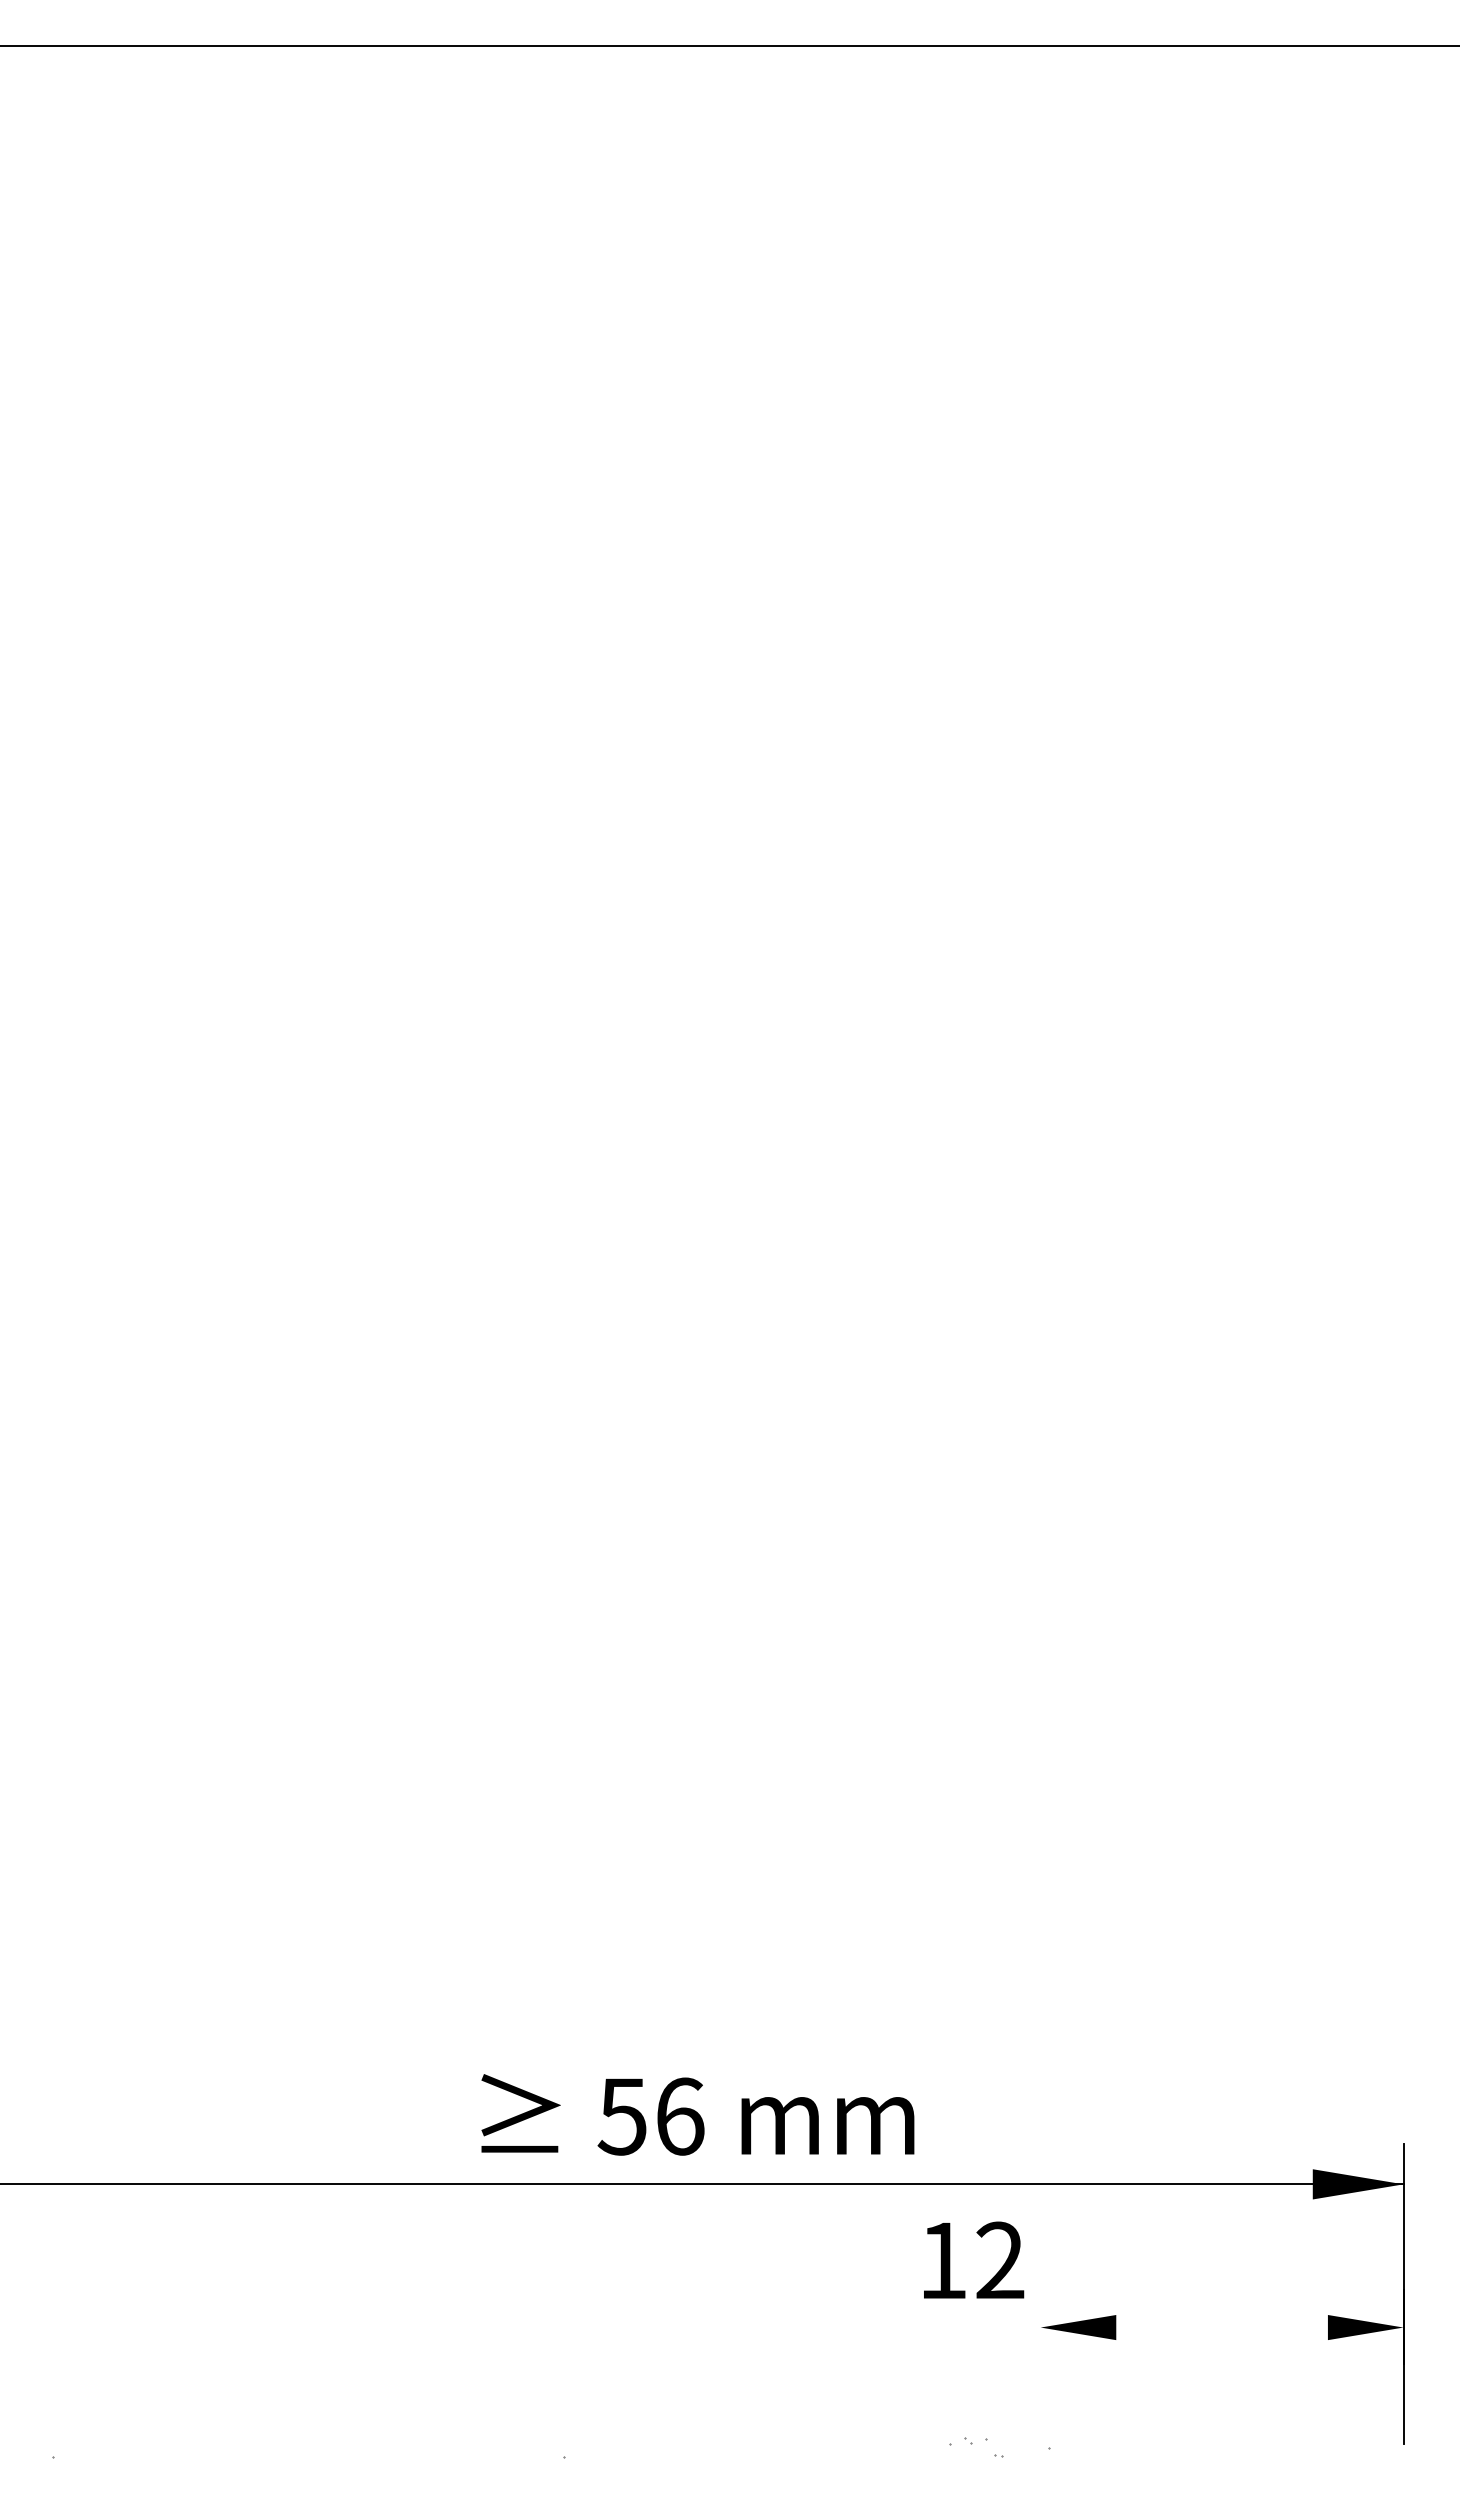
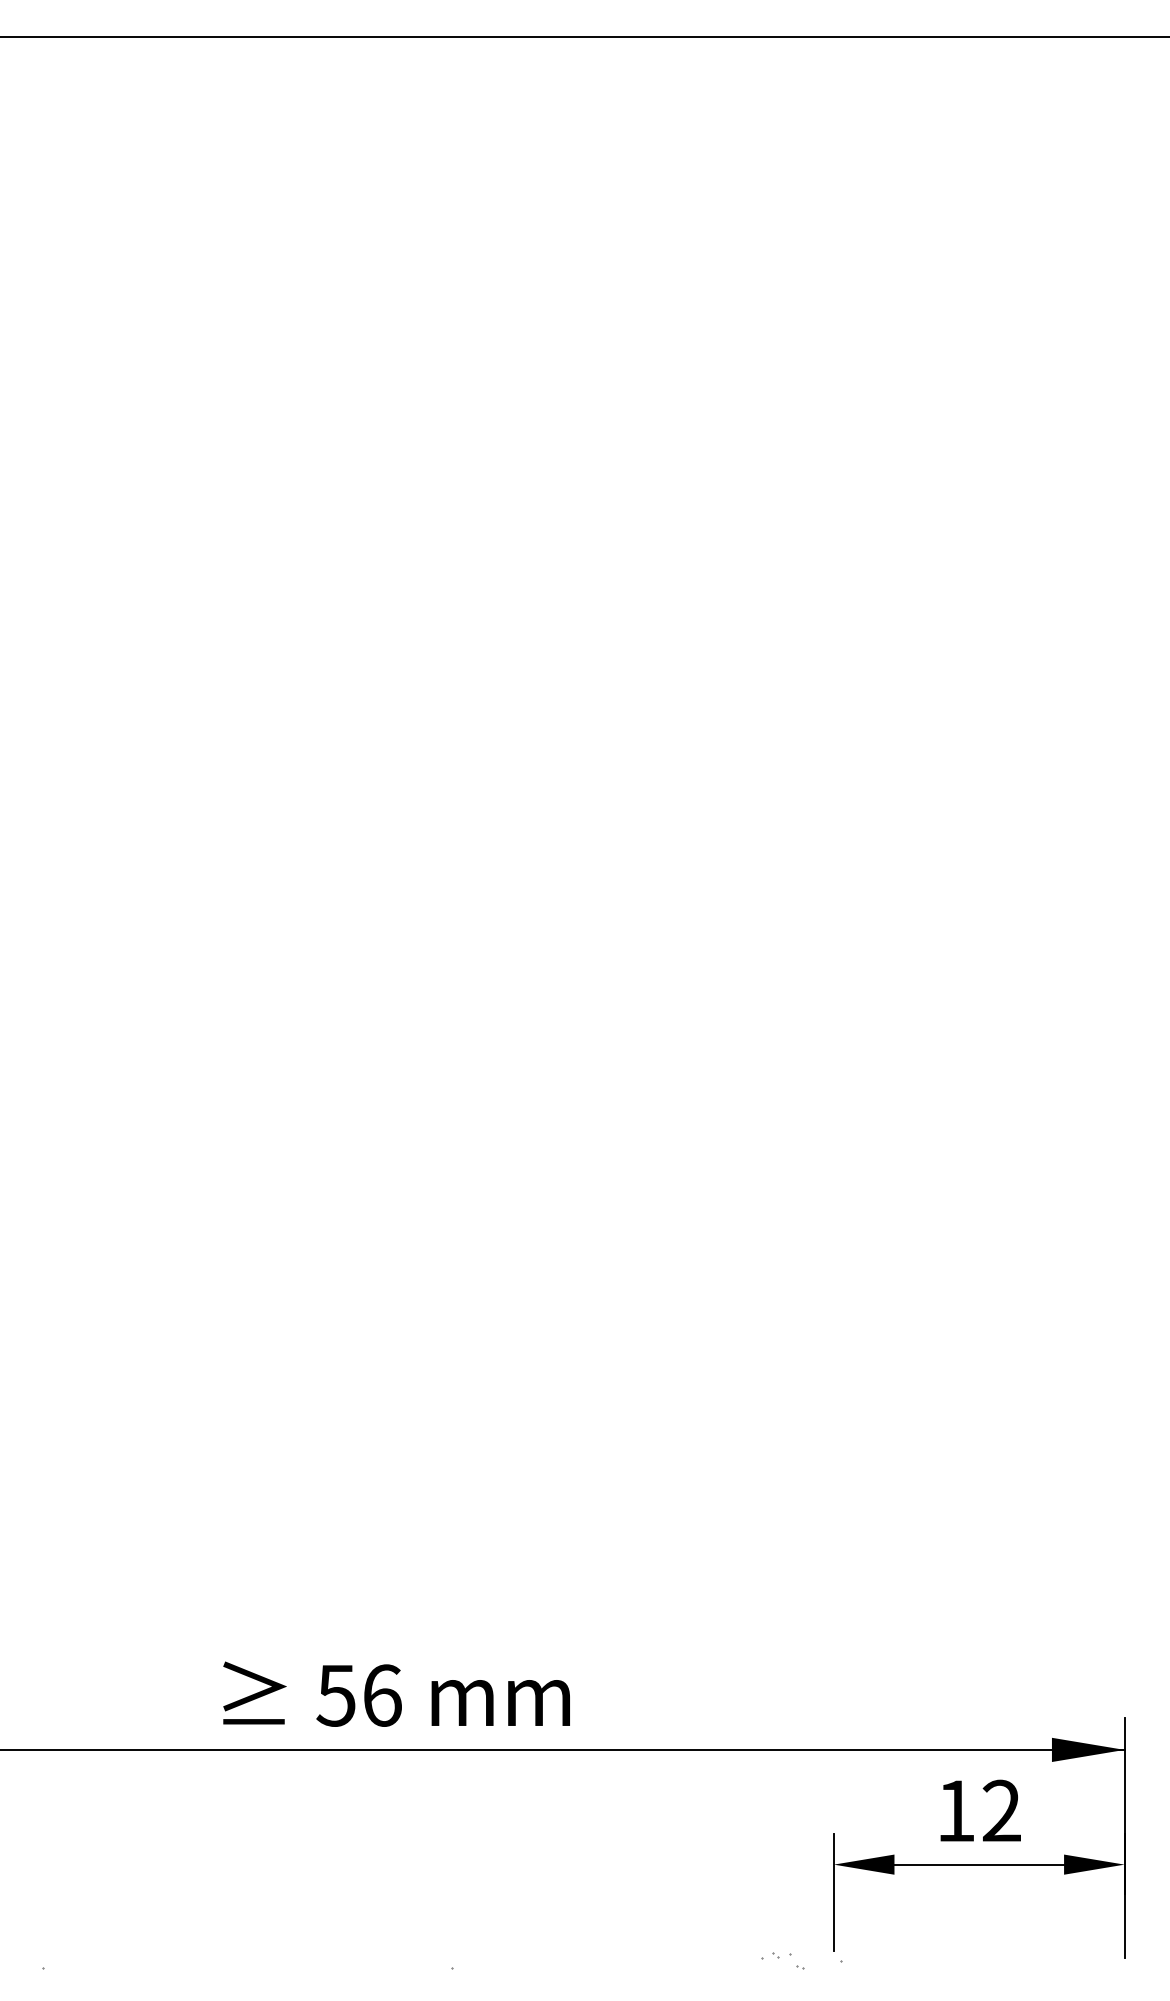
text: (697, 2114) -> (396, 1693), moved
text: (974, 2259) -> (981, 1810), moved
line: (1221, 2327) -> (978, 1864), added
line: (1040, 2362) -> (833, 1892), added

